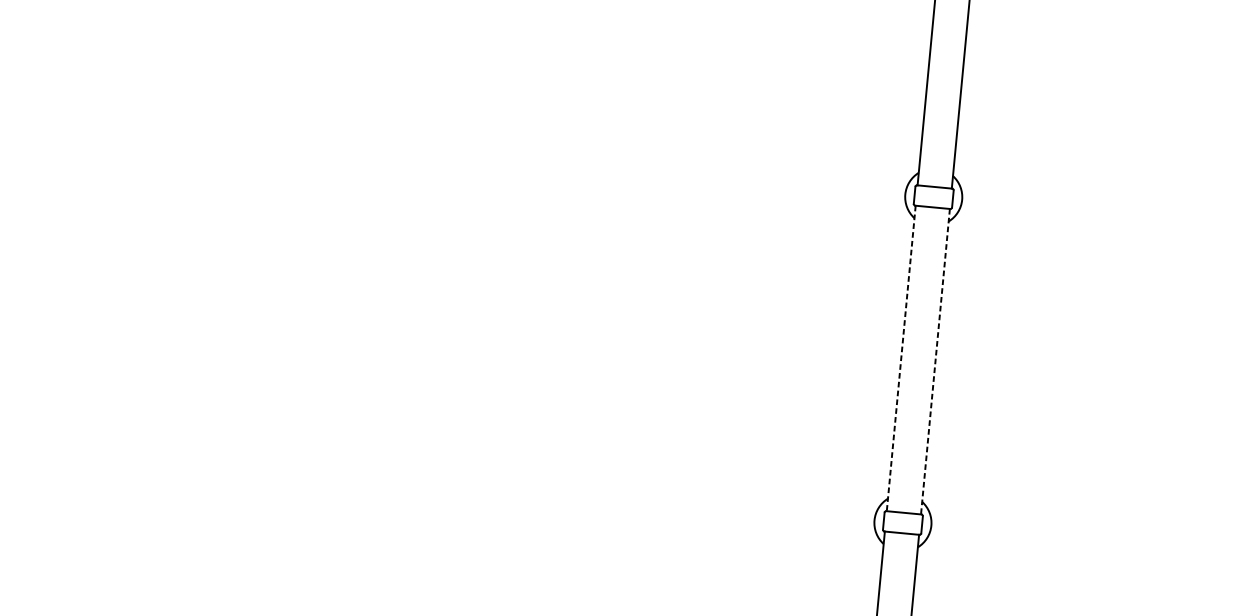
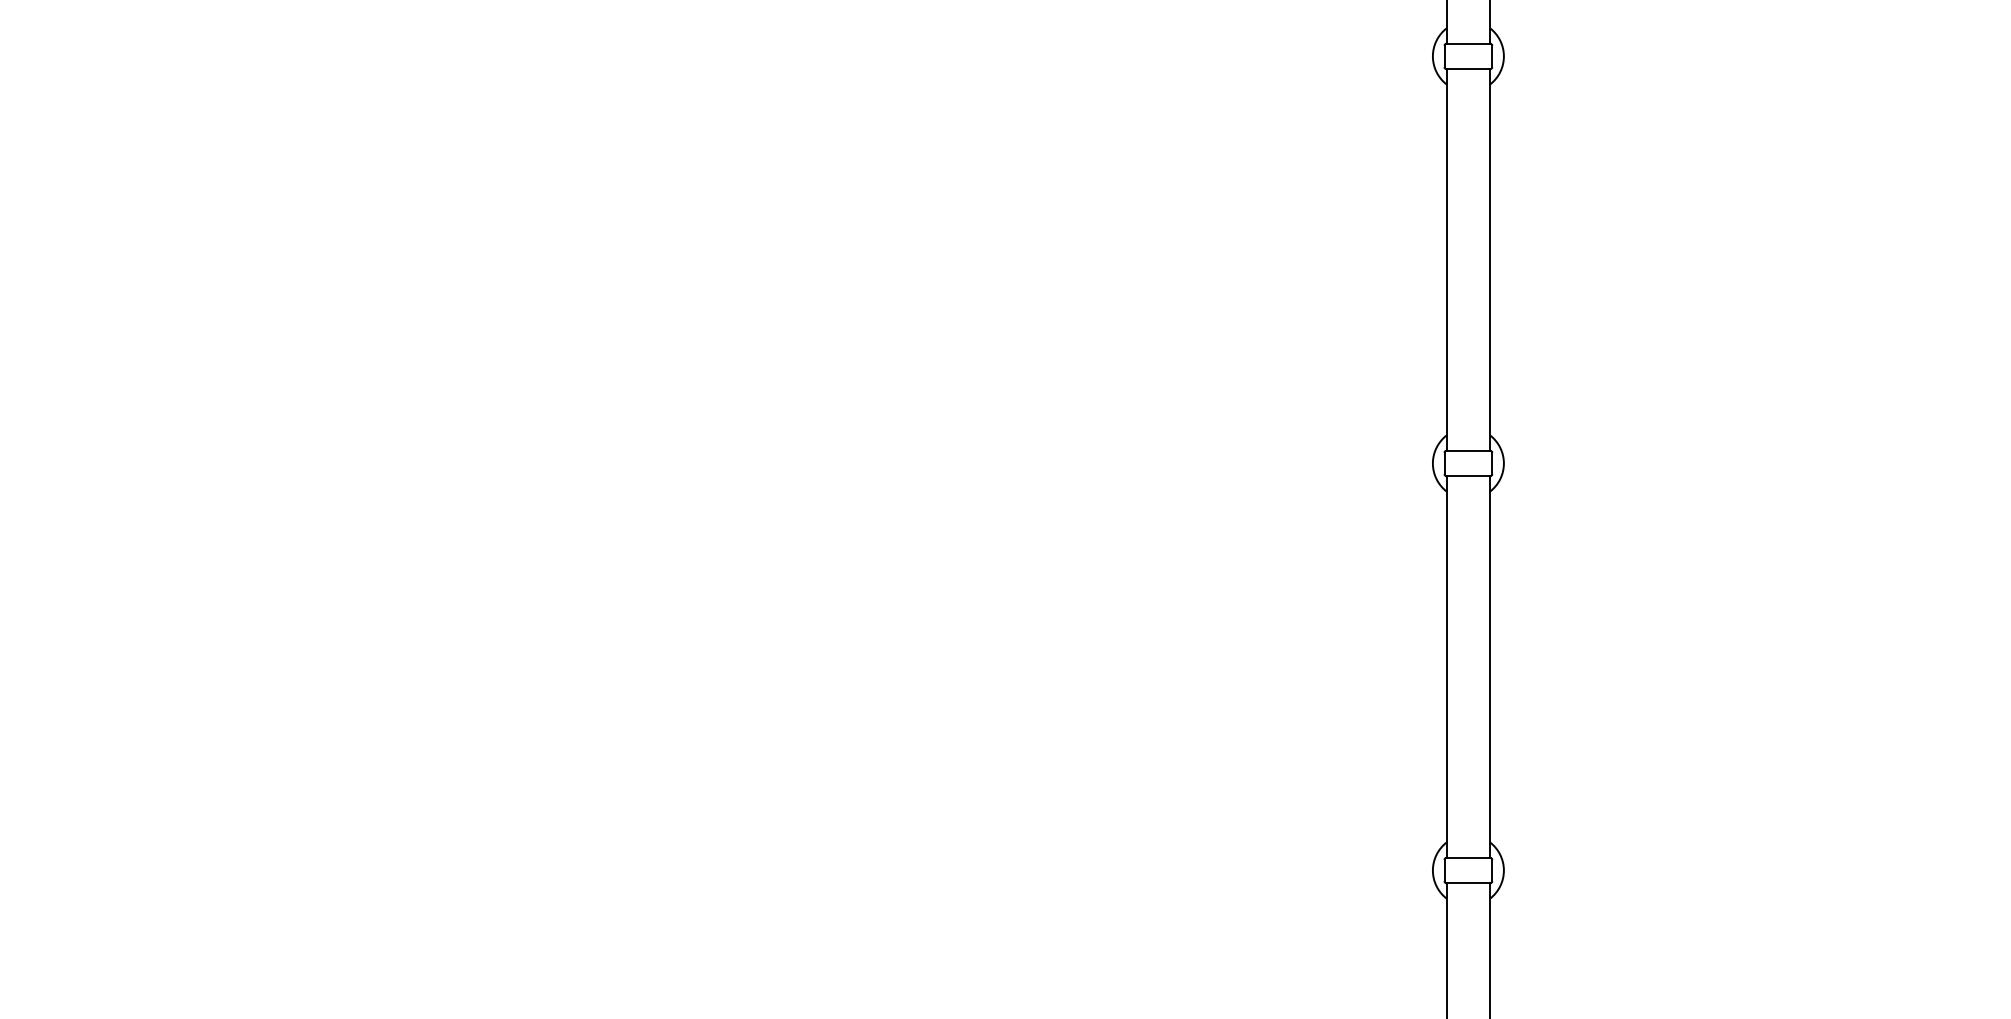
line: (901, 358) -> (1447, 667), dashed -> solid
line: (935, 362) -> (1489, 667), dashed -> solid

